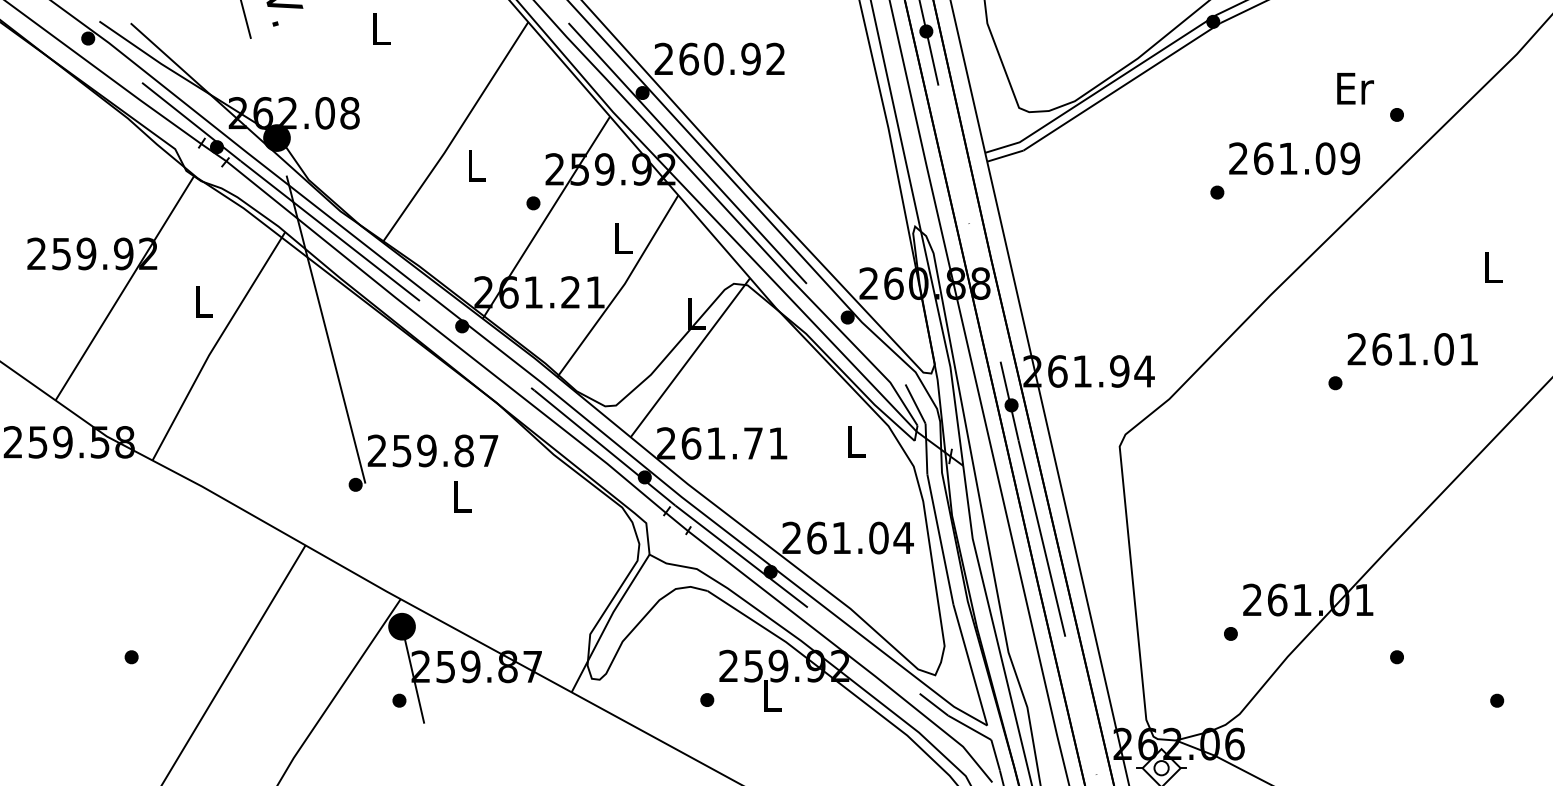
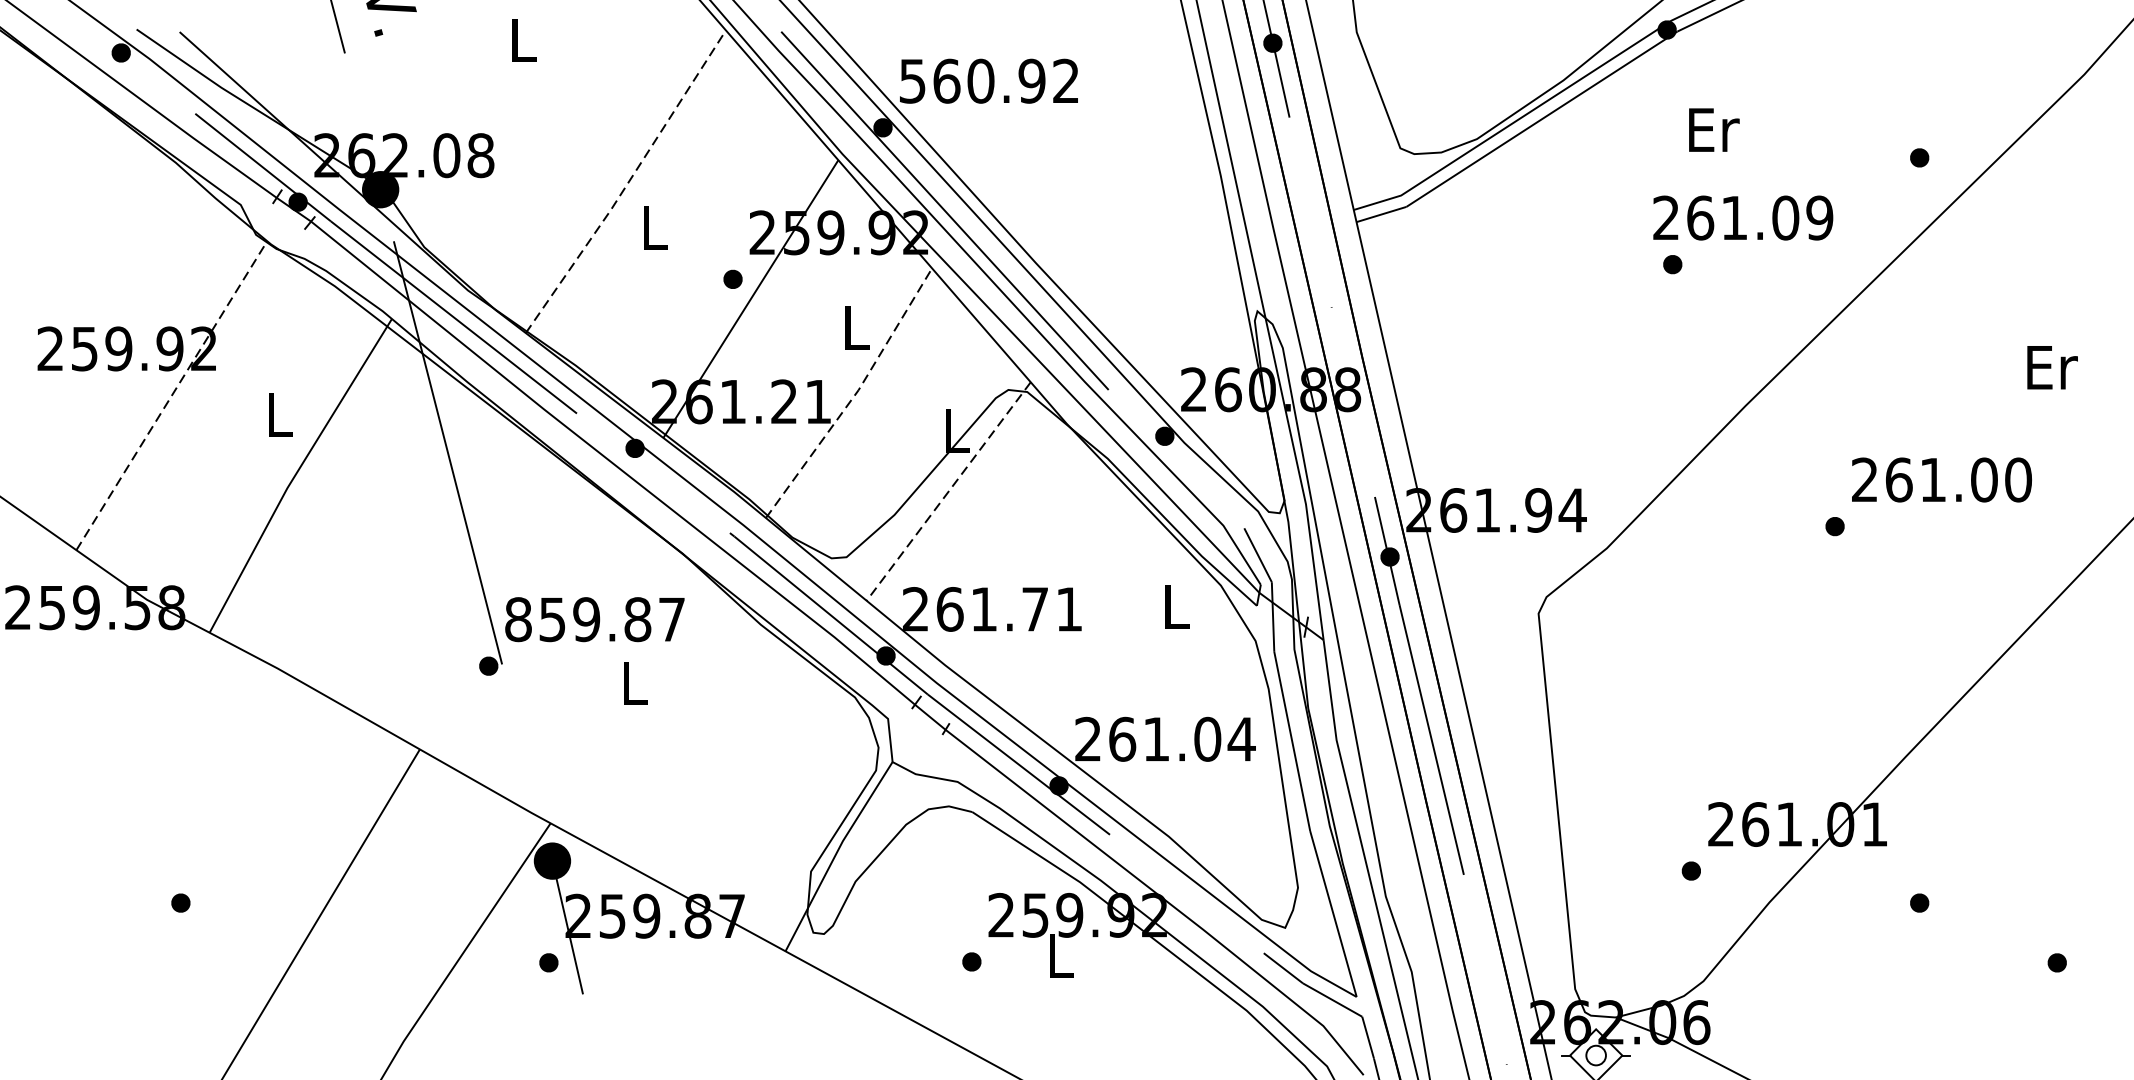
text: (663, 58) -> (911, 80), 260.92 -> 560.92
text: (1355, 88) -> (1714, 129), moved
line: (456, 133) -> (627, 183), solid -> dashed
text: (1294, 158) -> (1743, 217), moved
text: (1493, 267) -> (2052, 367), L -> Er
line: (124, 288) -> (171, 396), solid -> dashed
line: (621, 288) -> (854, 396), solid -> dashed
text: (1468, 349) -> (2017, 480), 261.01 -> 261.00
line: (690, 358) -> (948, 492), solid -> dashed
text: (377, 450) -> (518, 619), 259.87 -> 859.87

